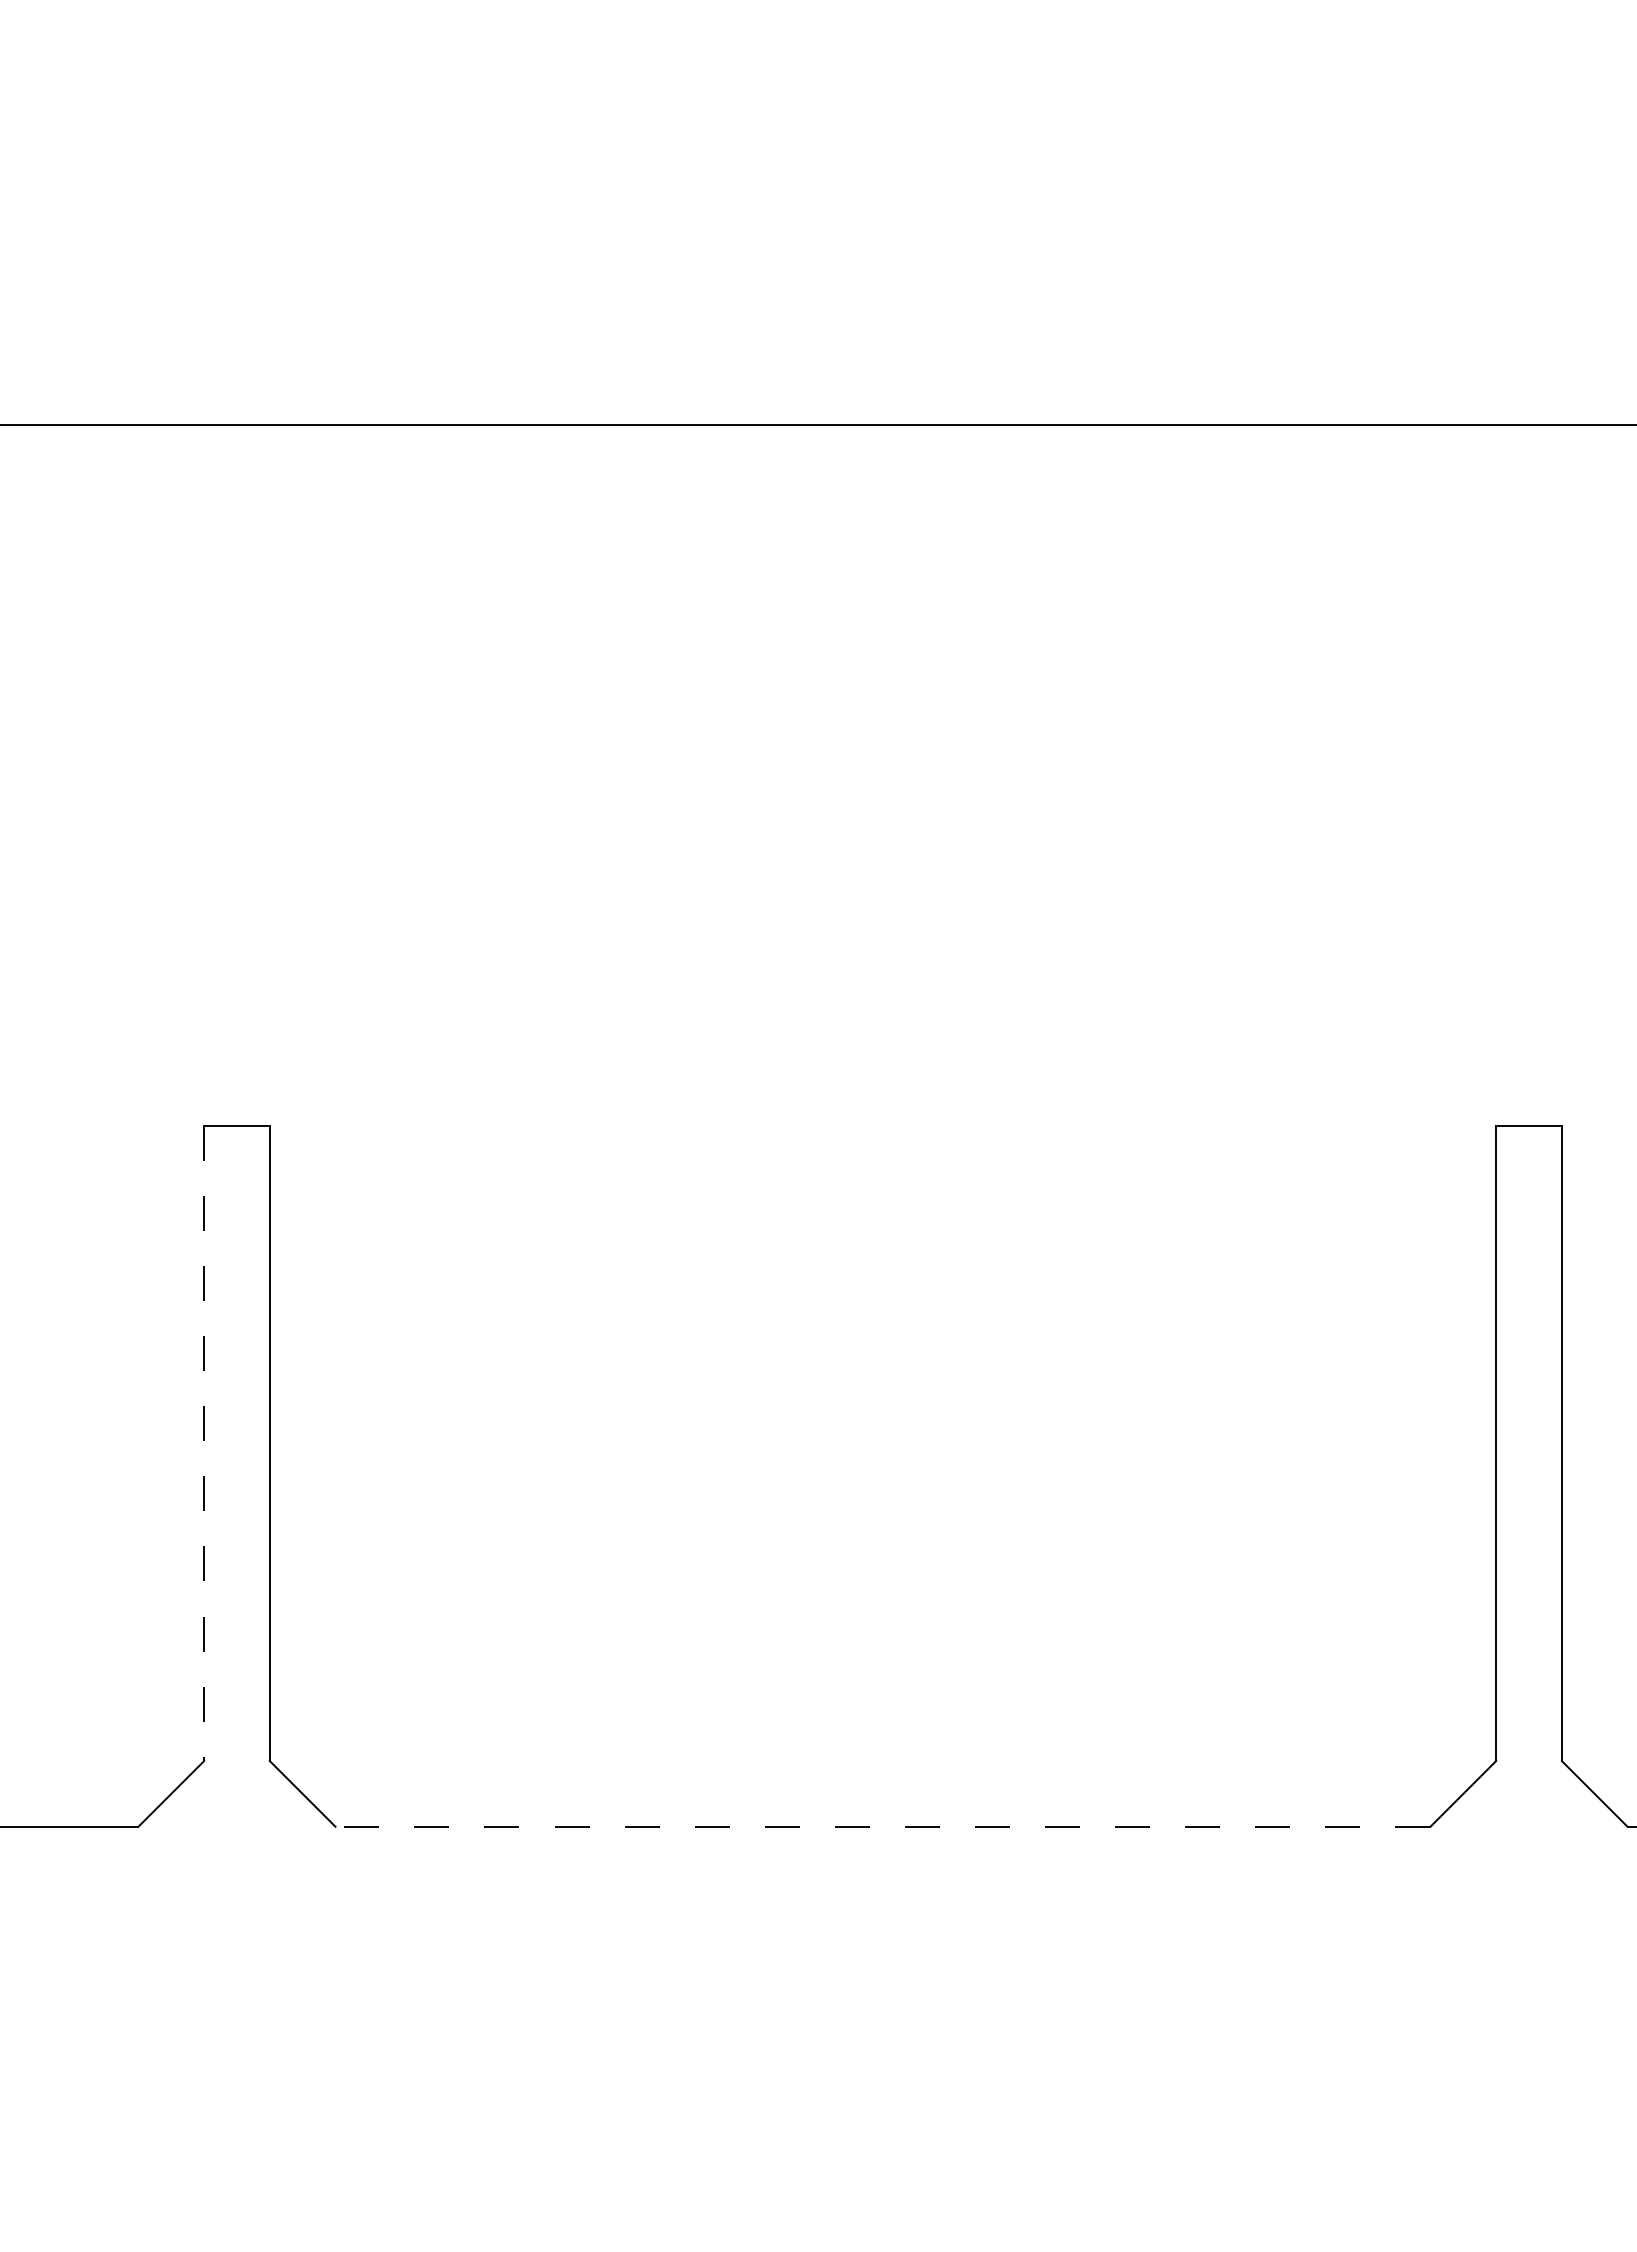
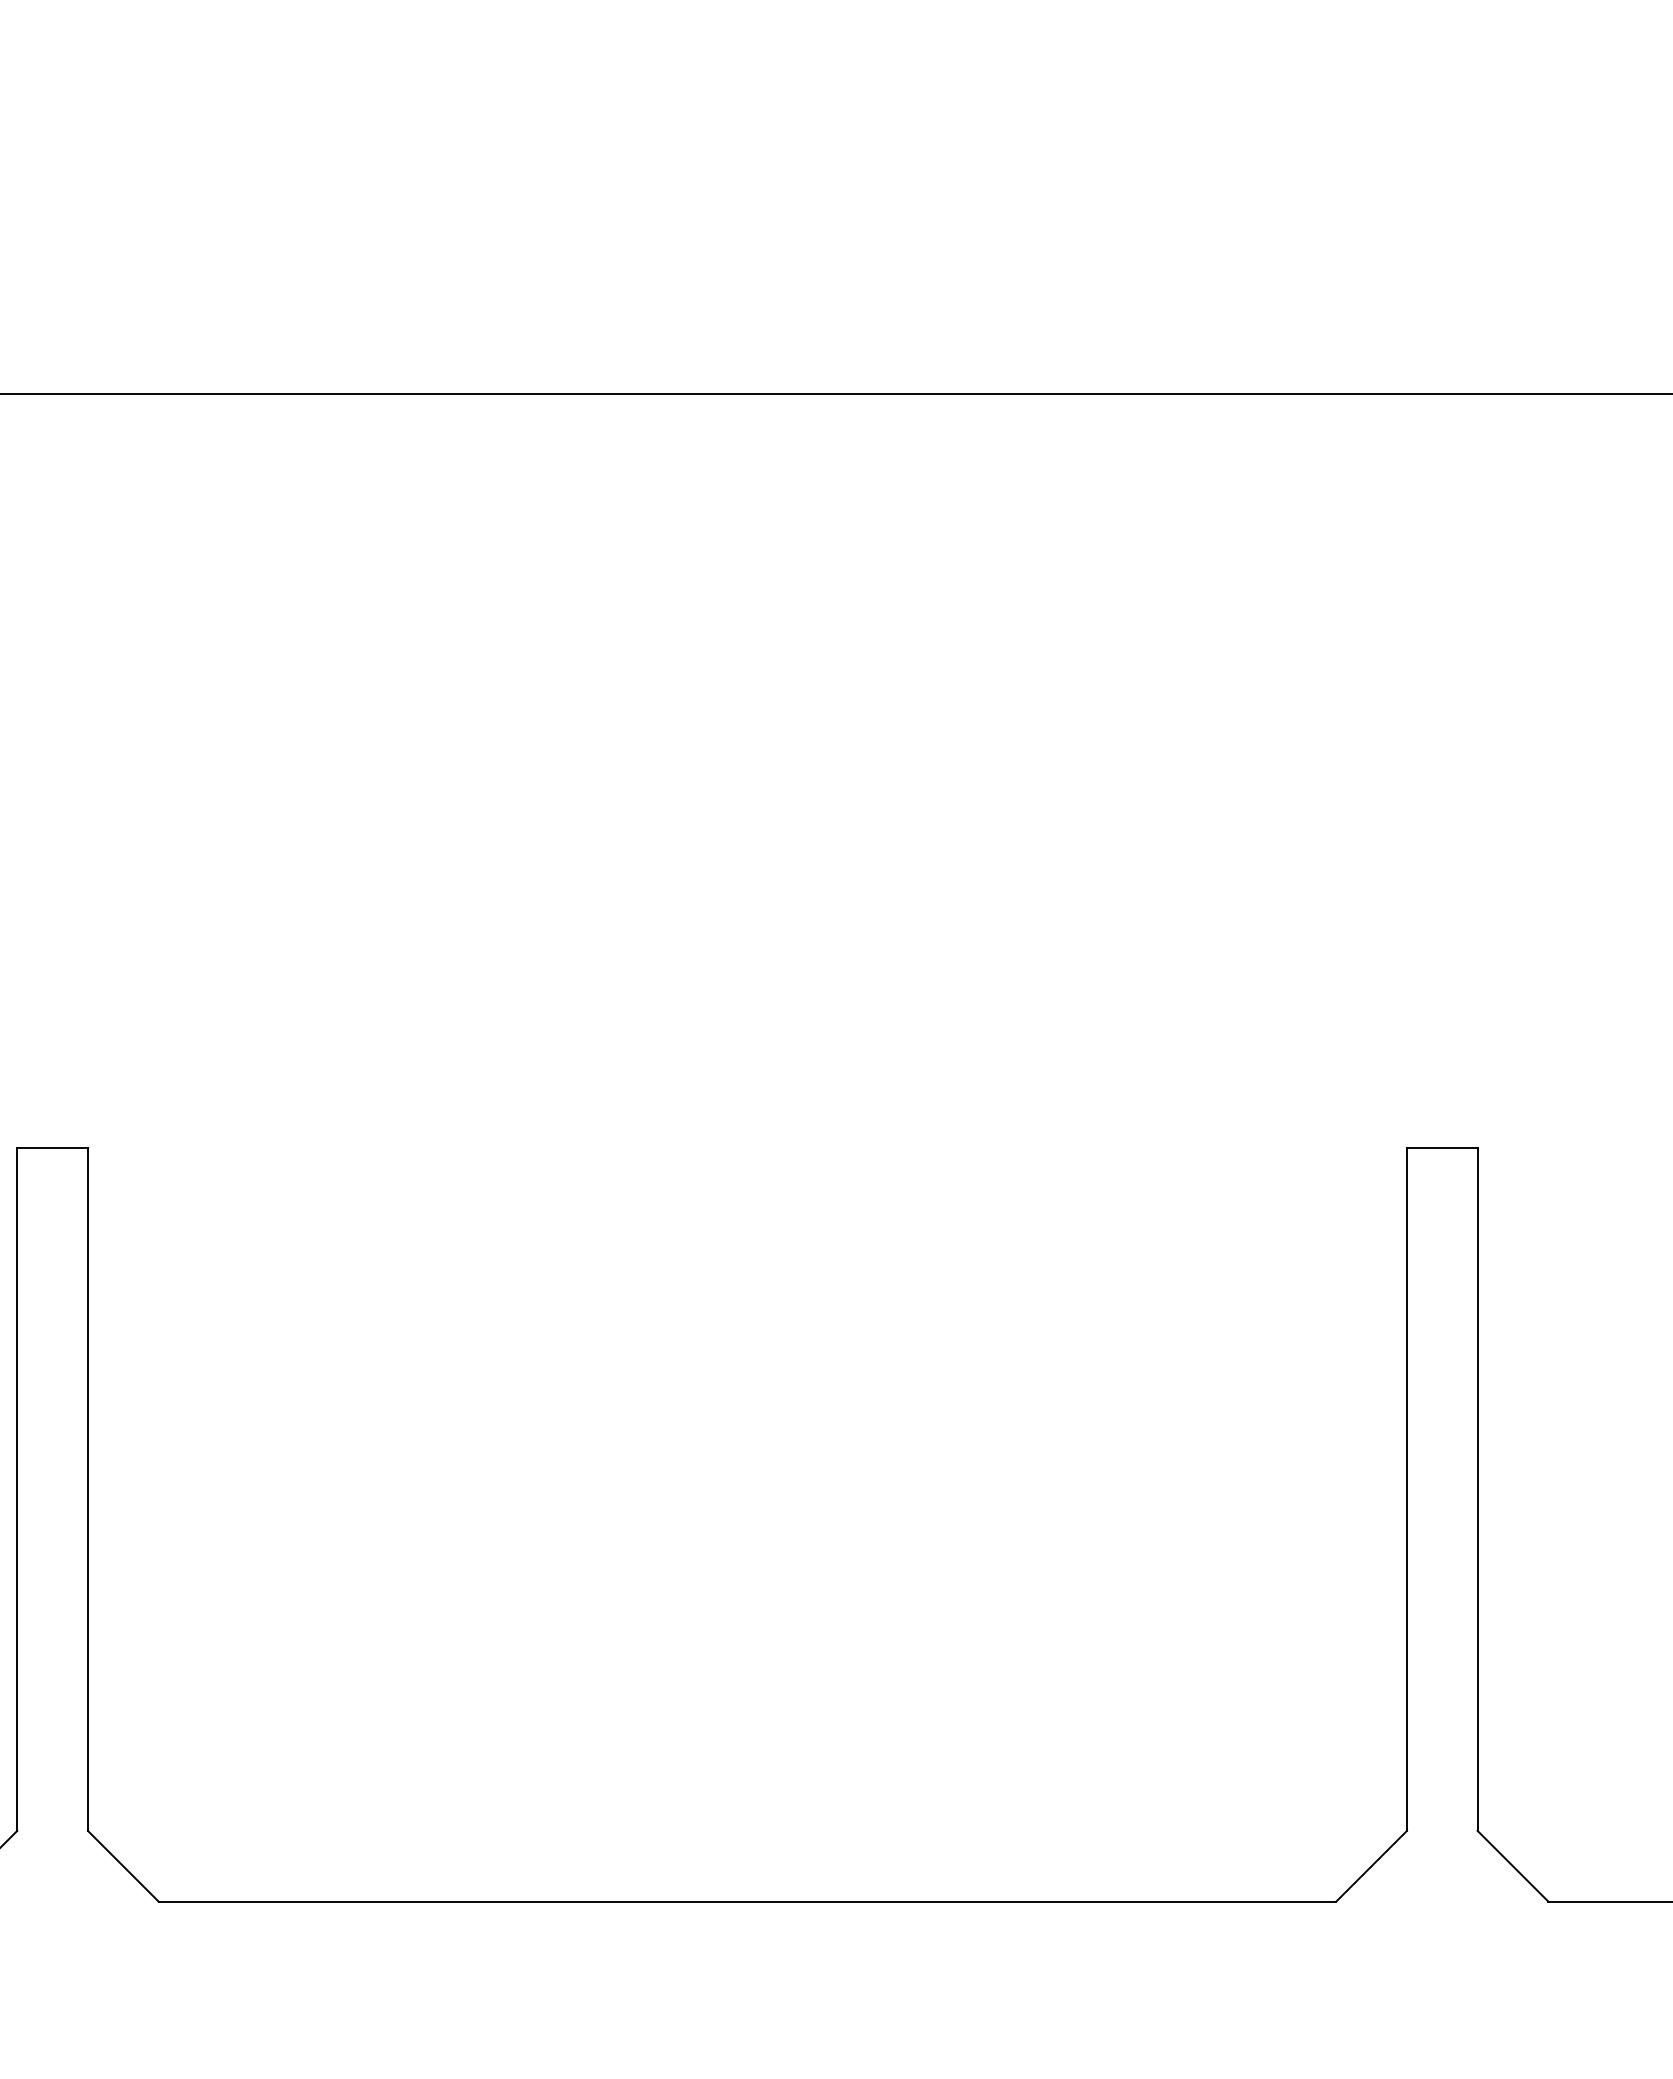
line: (204, 1443) -> (17, 1489), dashed -> solid
line: (882, 1826) -> (746, 1901), dashed -> solid

